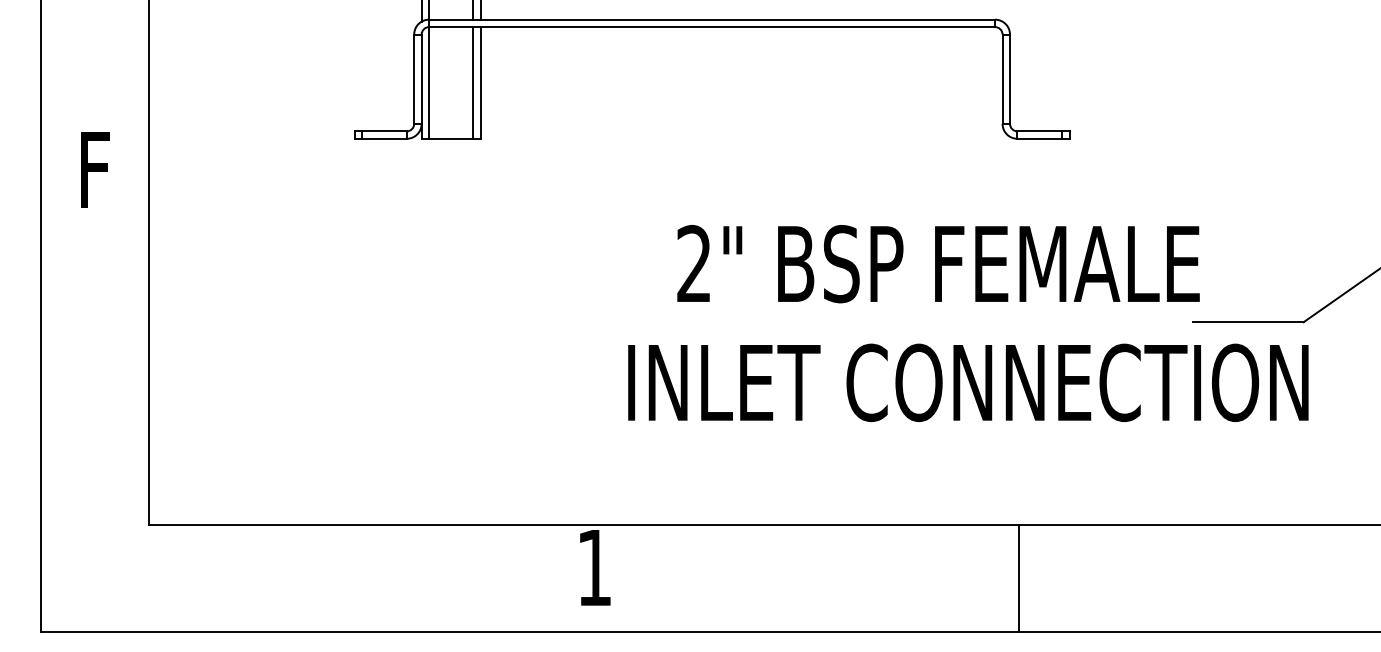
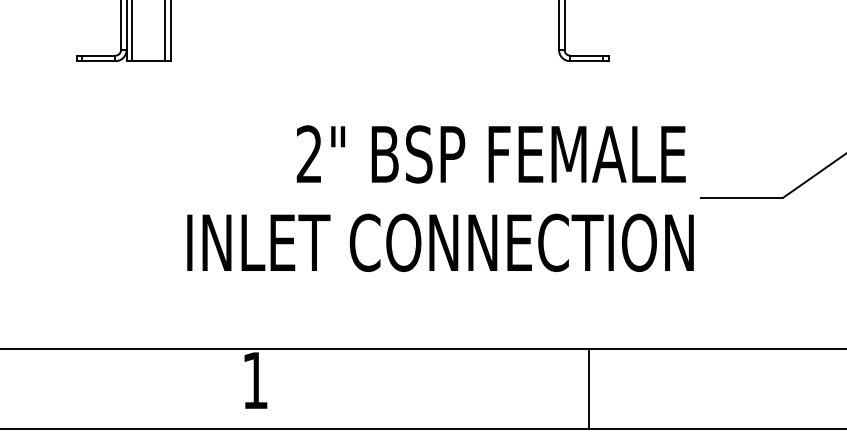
text: (938, 264) -> (491, 154), moved
text: (968, 382) -> (440, 242), moved
line: (1019, 578) -> (588, 388), moved

